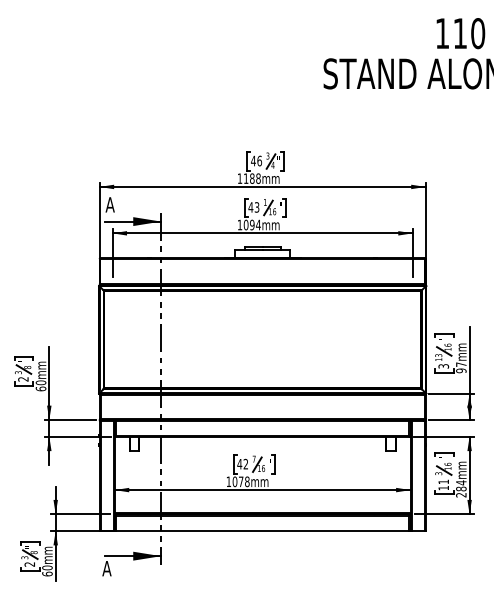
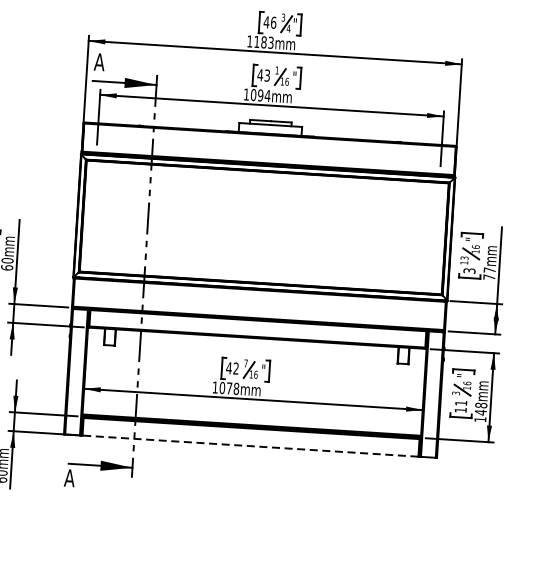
text: (258, 178) -> (271, 42), 1188mm -> 1183mm
text: (461, 370) -> (489, 276), 97mm -> 77mm
text: (461, 488) -> (481, 411), 284mm -> 148mm
line: (262, 530) -> (250, 445), solid -> dashed

